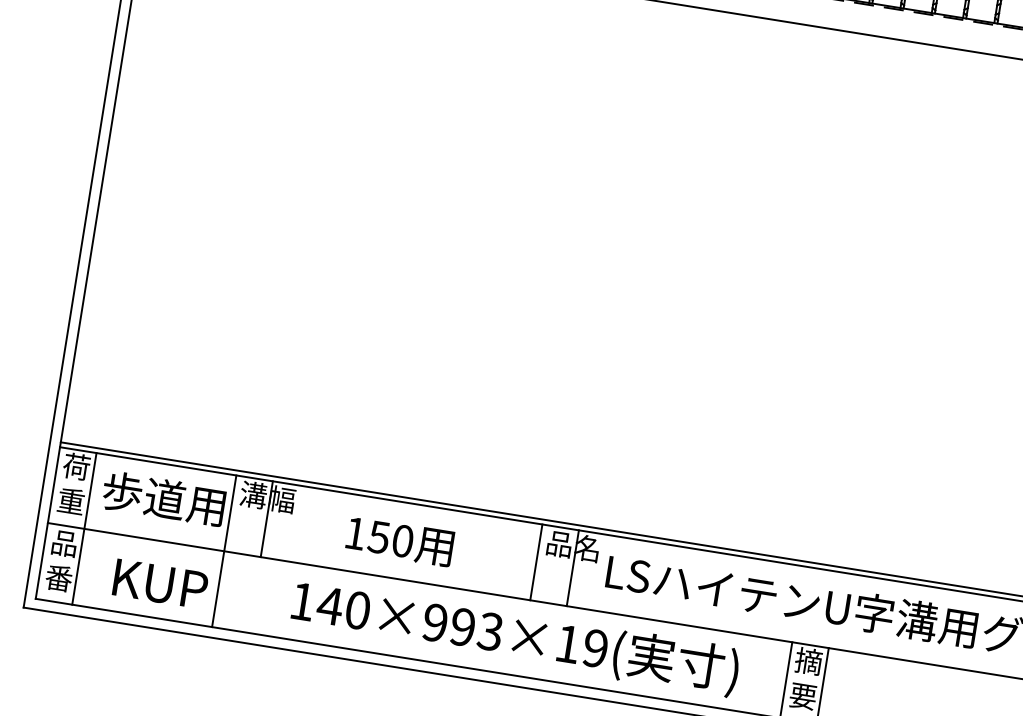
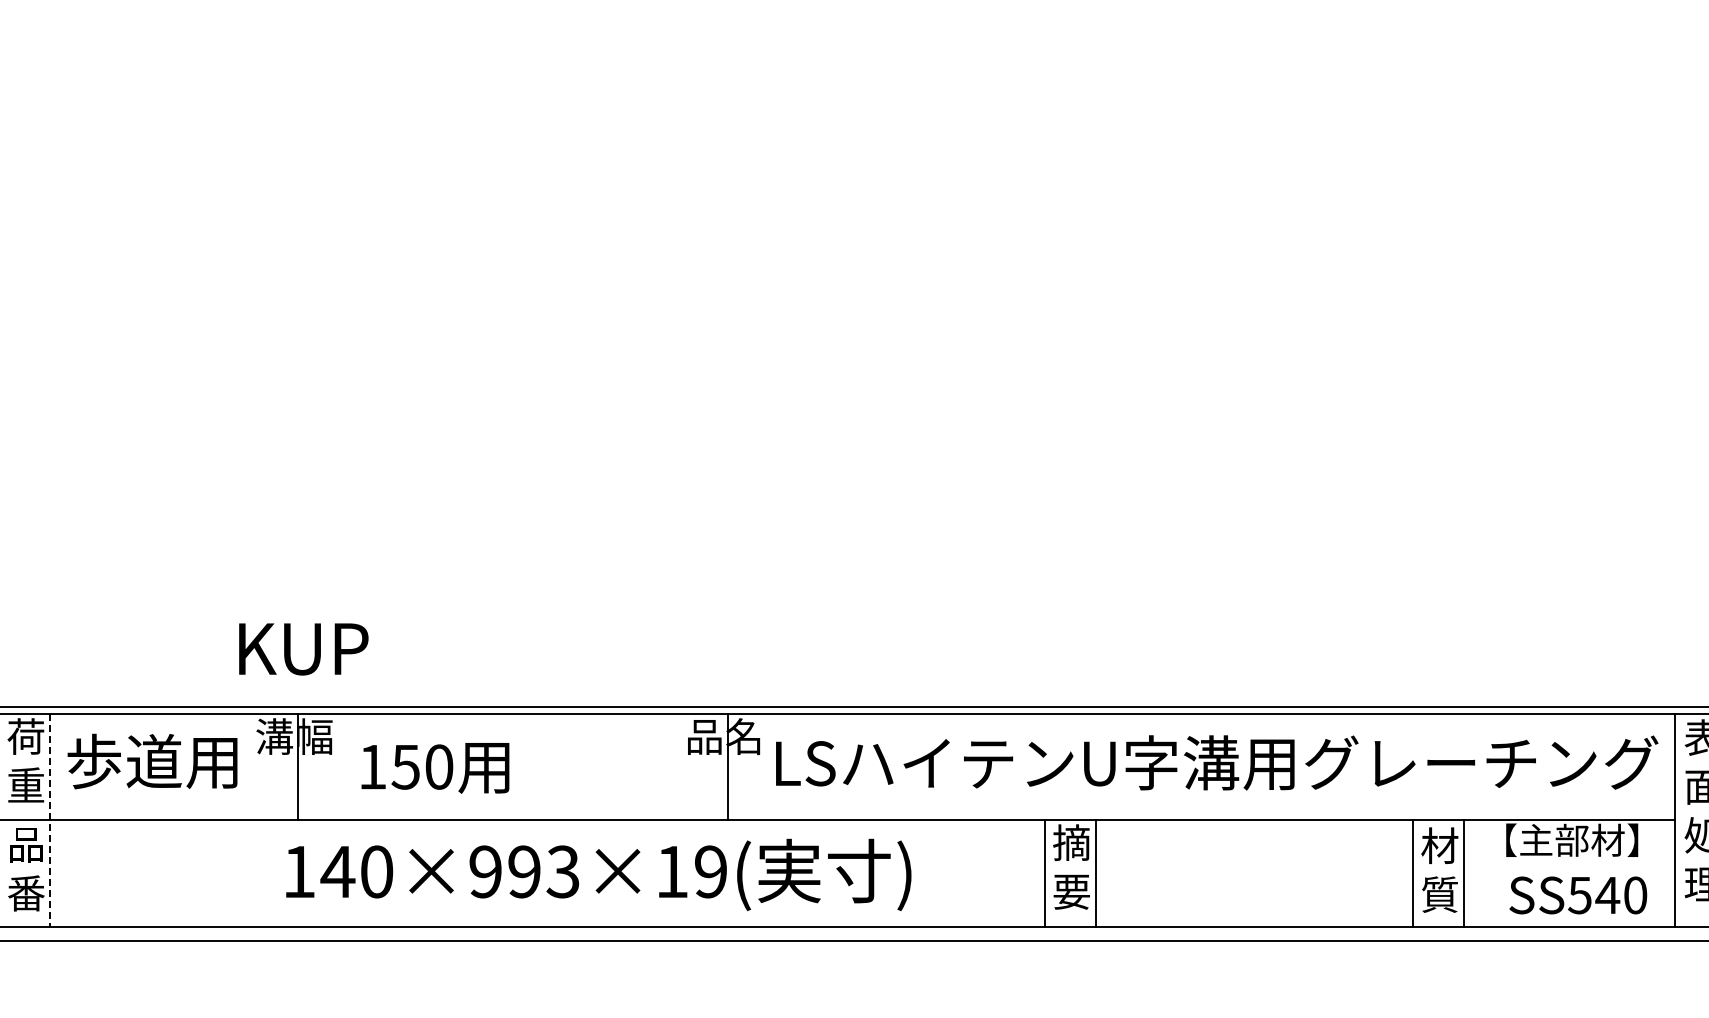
line: (84, 529) -> (50, 820), solid -> dashed
text: (400, 541) -> (435, 768), moved
line: (224, 550) -> (246, 819), removed
line: (536, 562) -> (676, 766), removed
text: (160, 584) -> (303, 649), moved
text: (515, 637) -> (598, 874), moved

